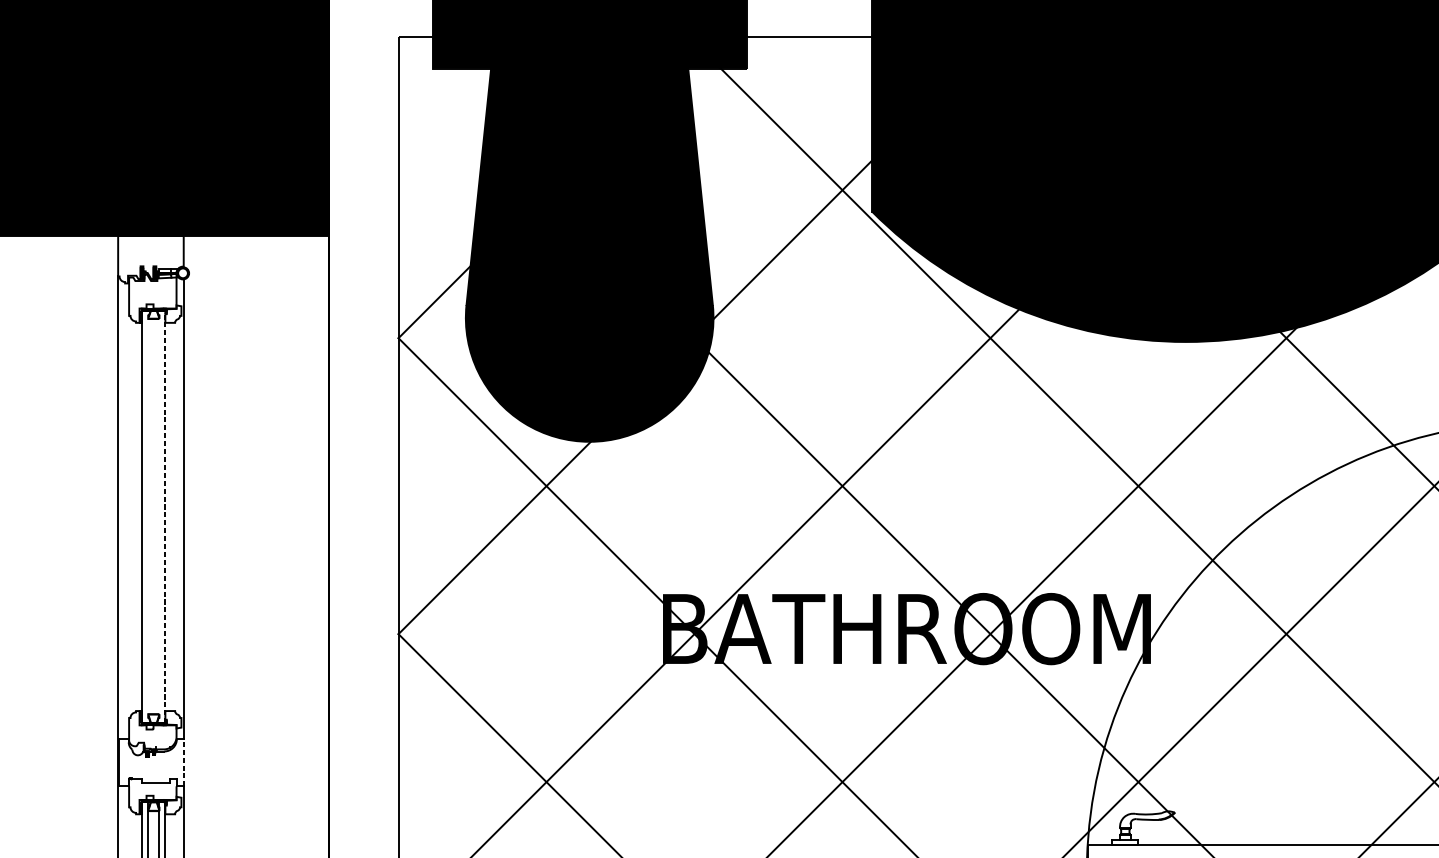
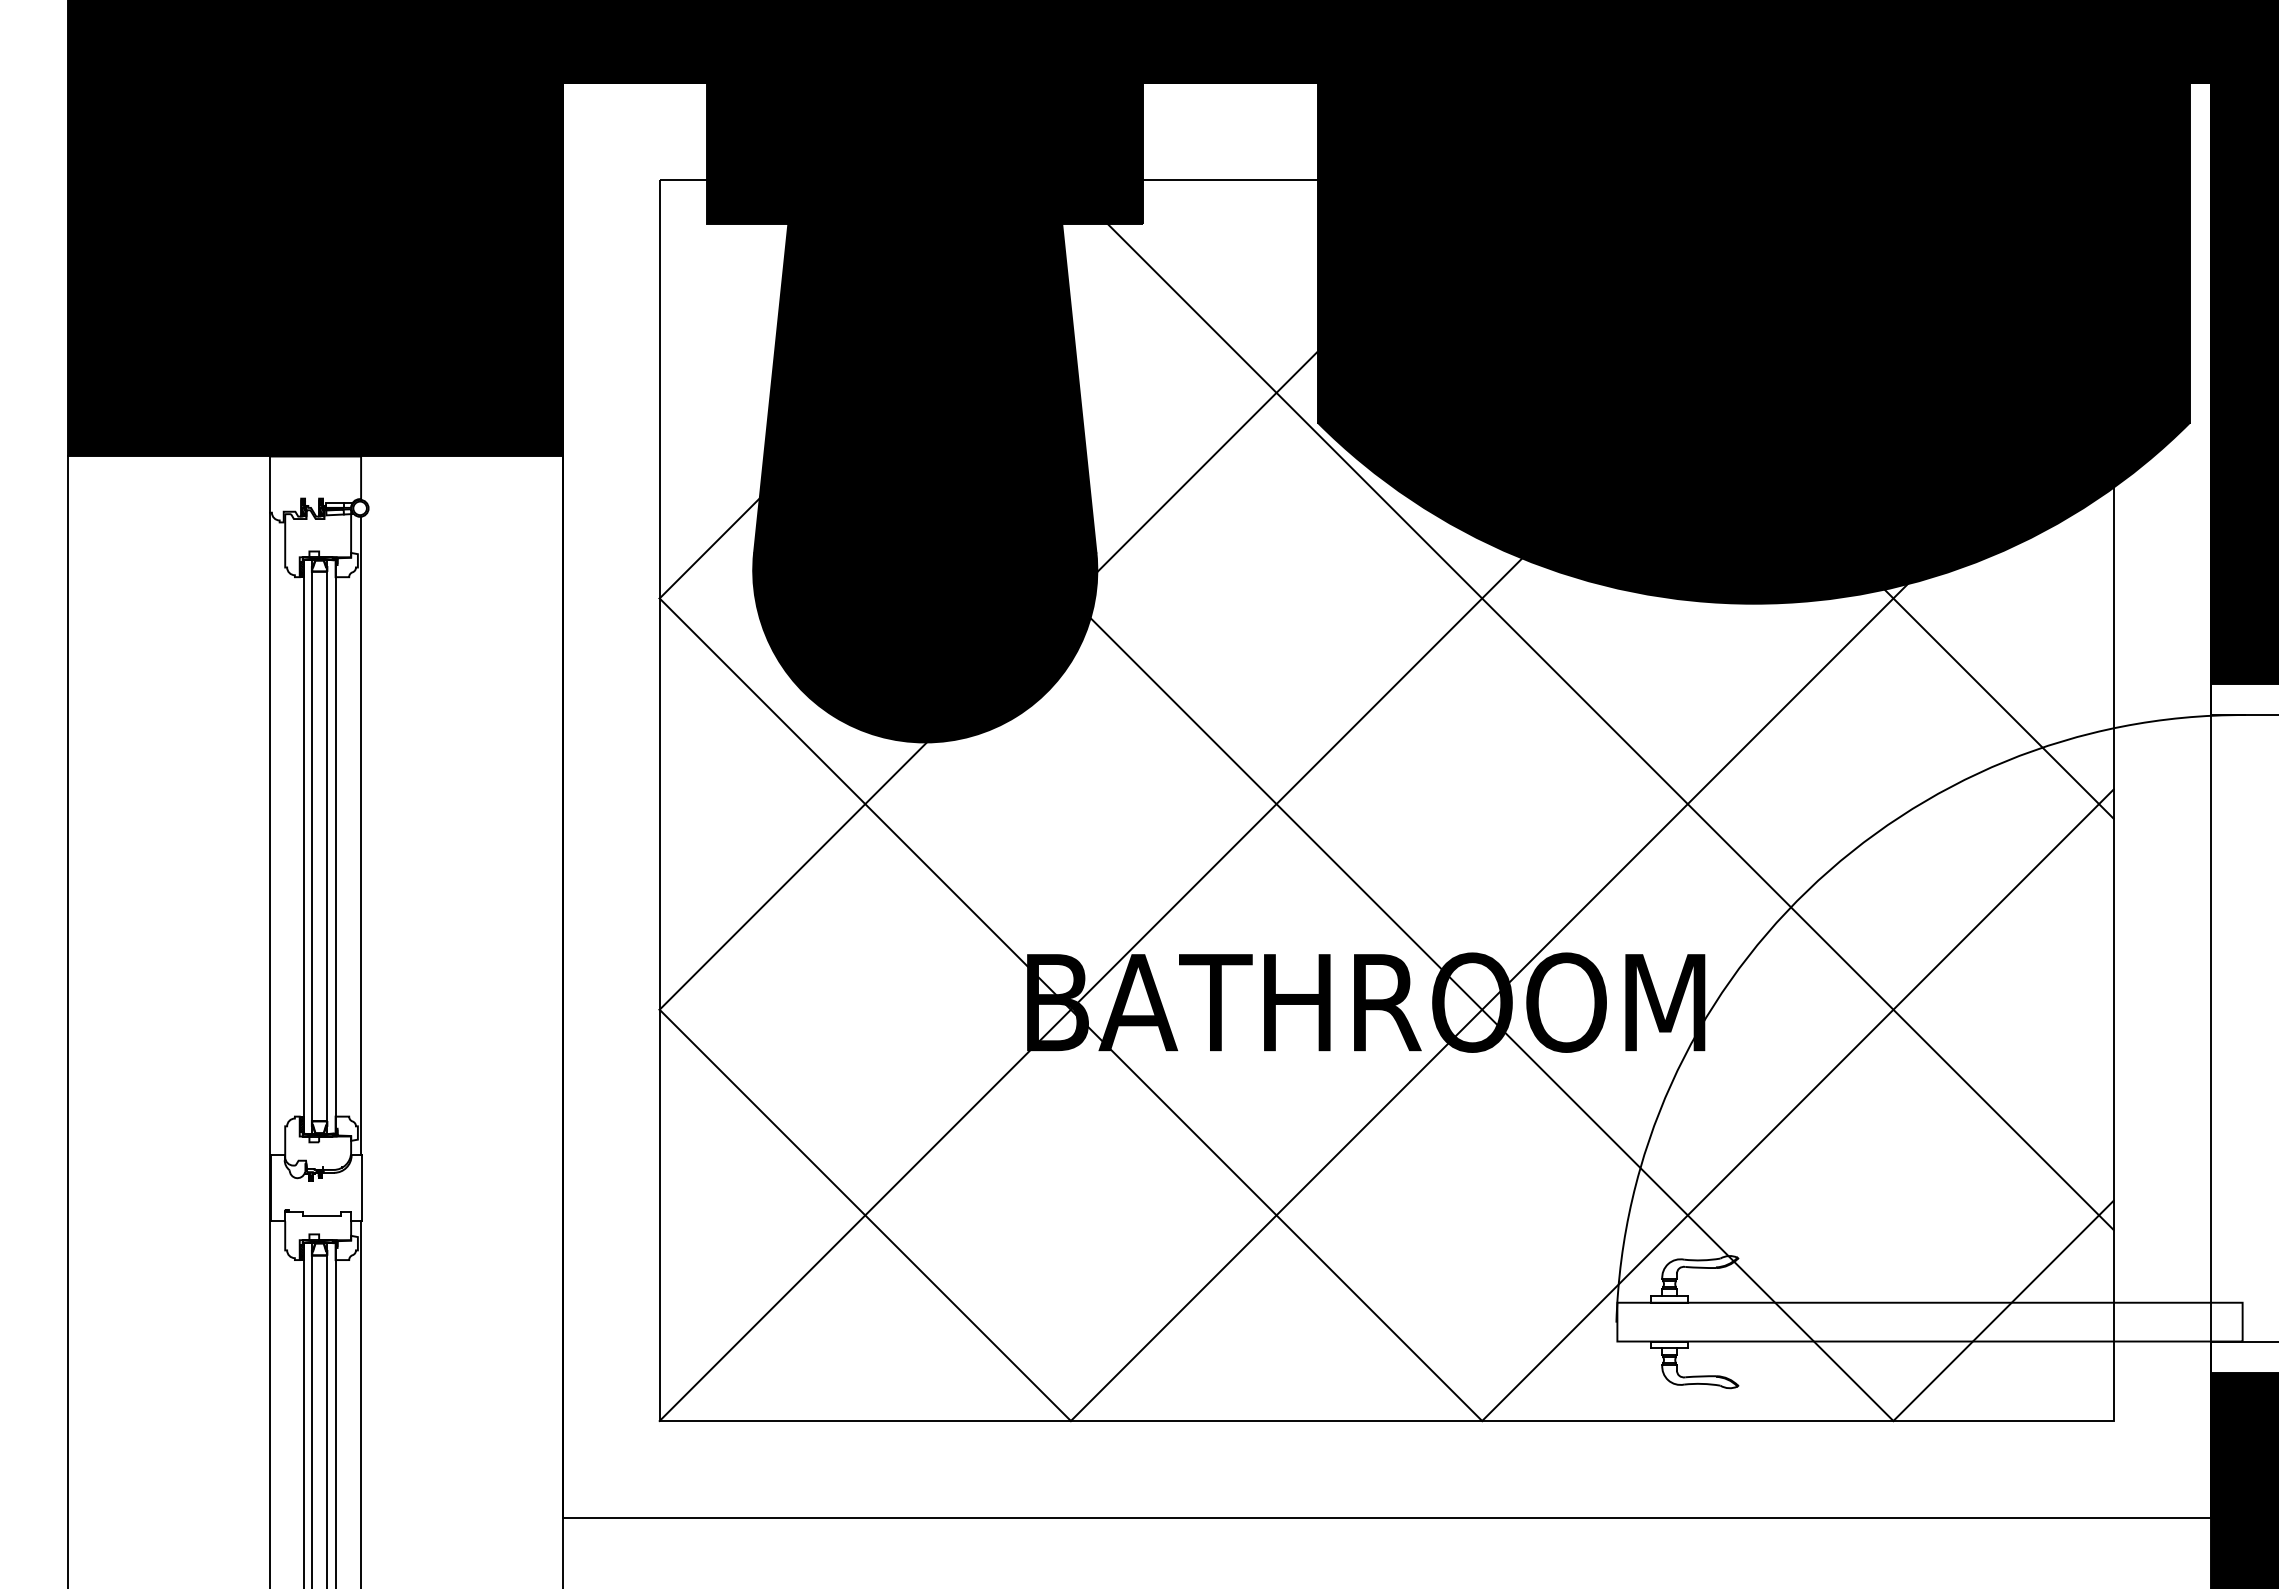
line: (148, 516) -> (311, 846), added
line: (159, 516) -> (327, 846), added
line: (165, 516) -> (335, 846), dashed -> solid
line: (184, 762) -> (361, 1188), dashed -> solid

